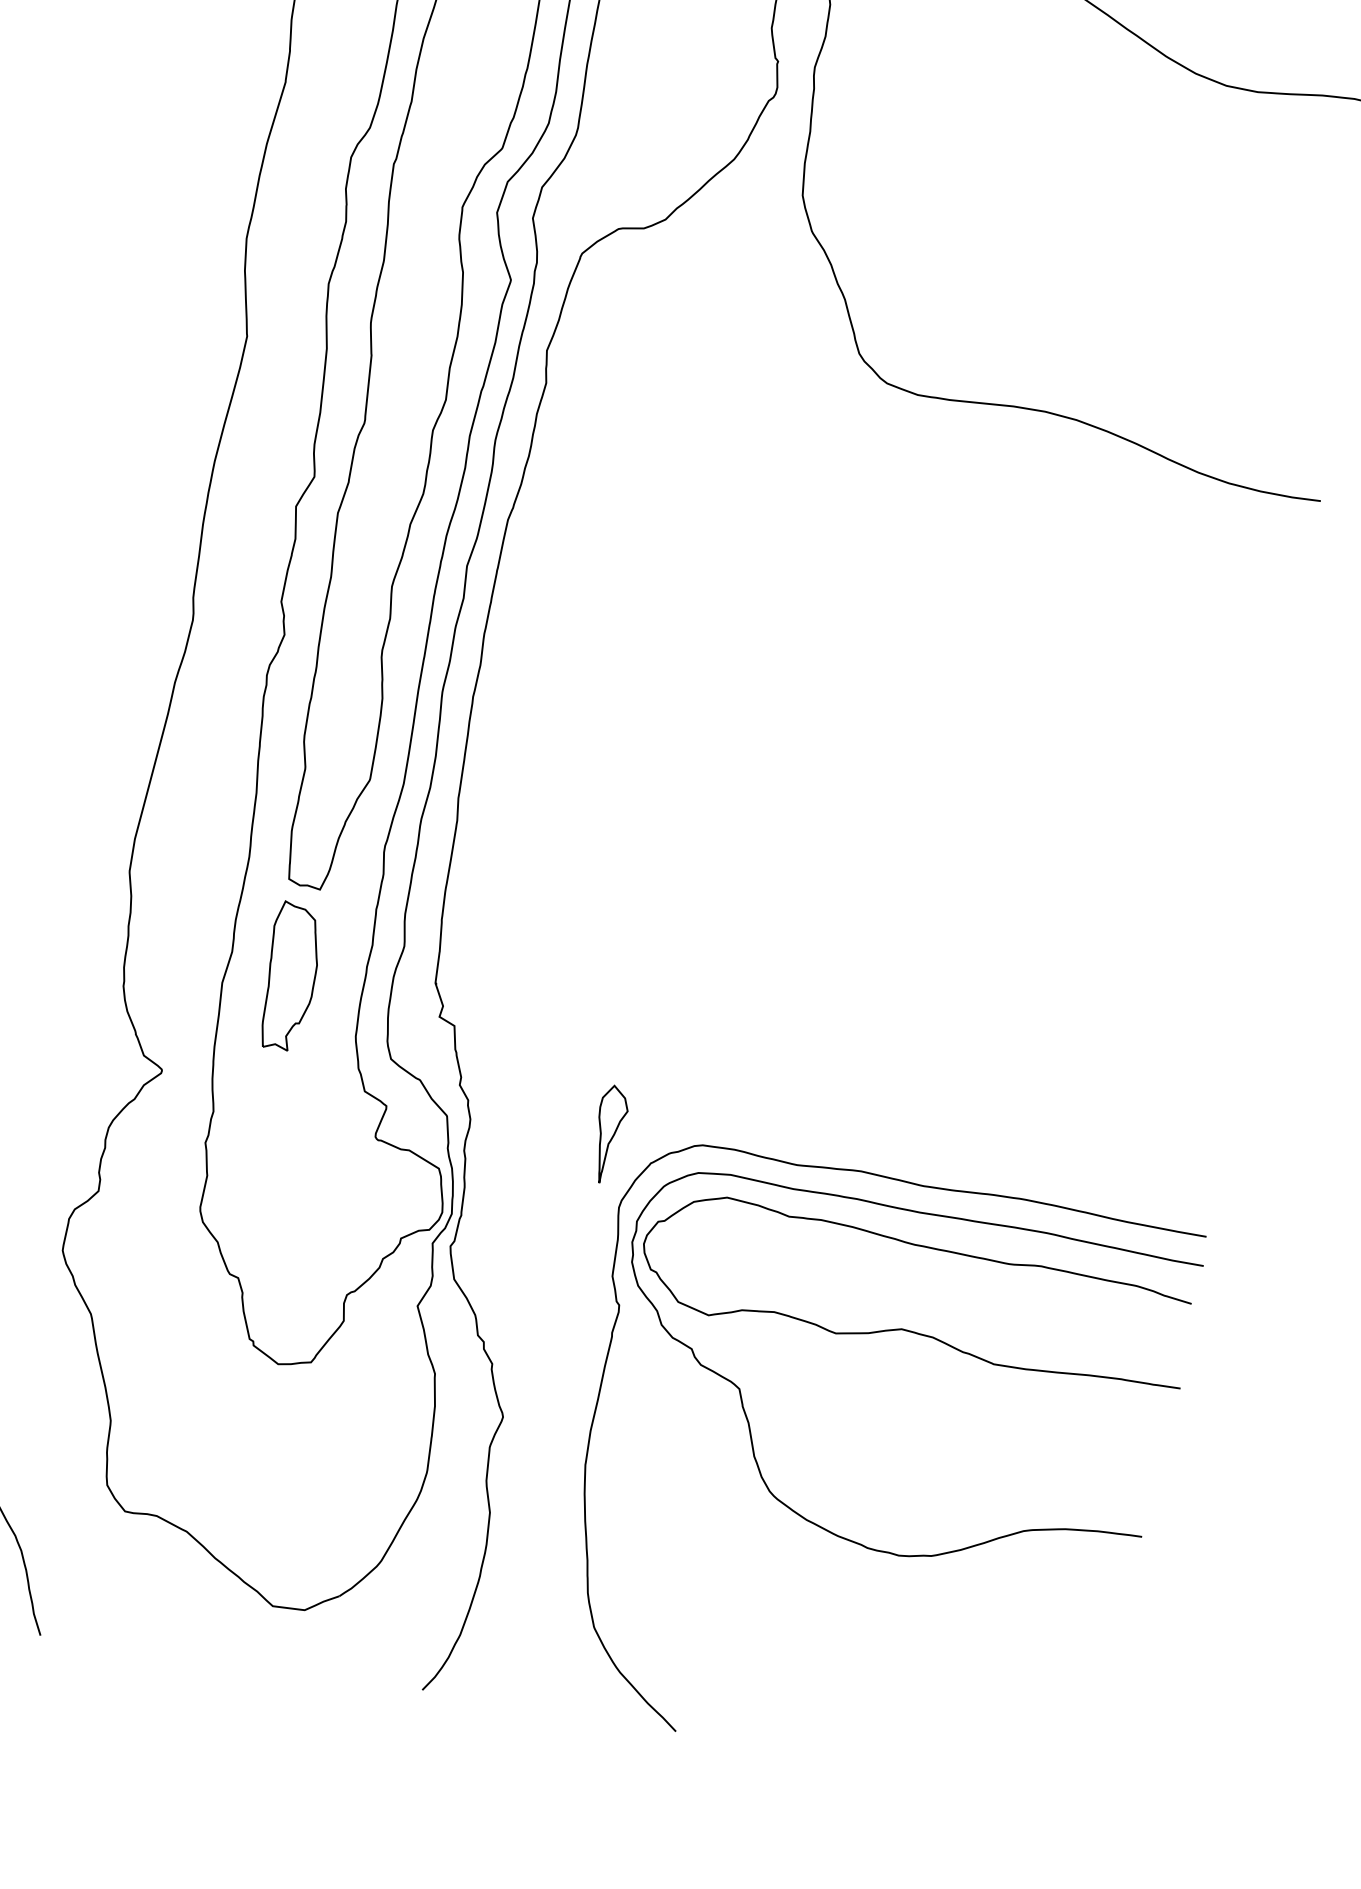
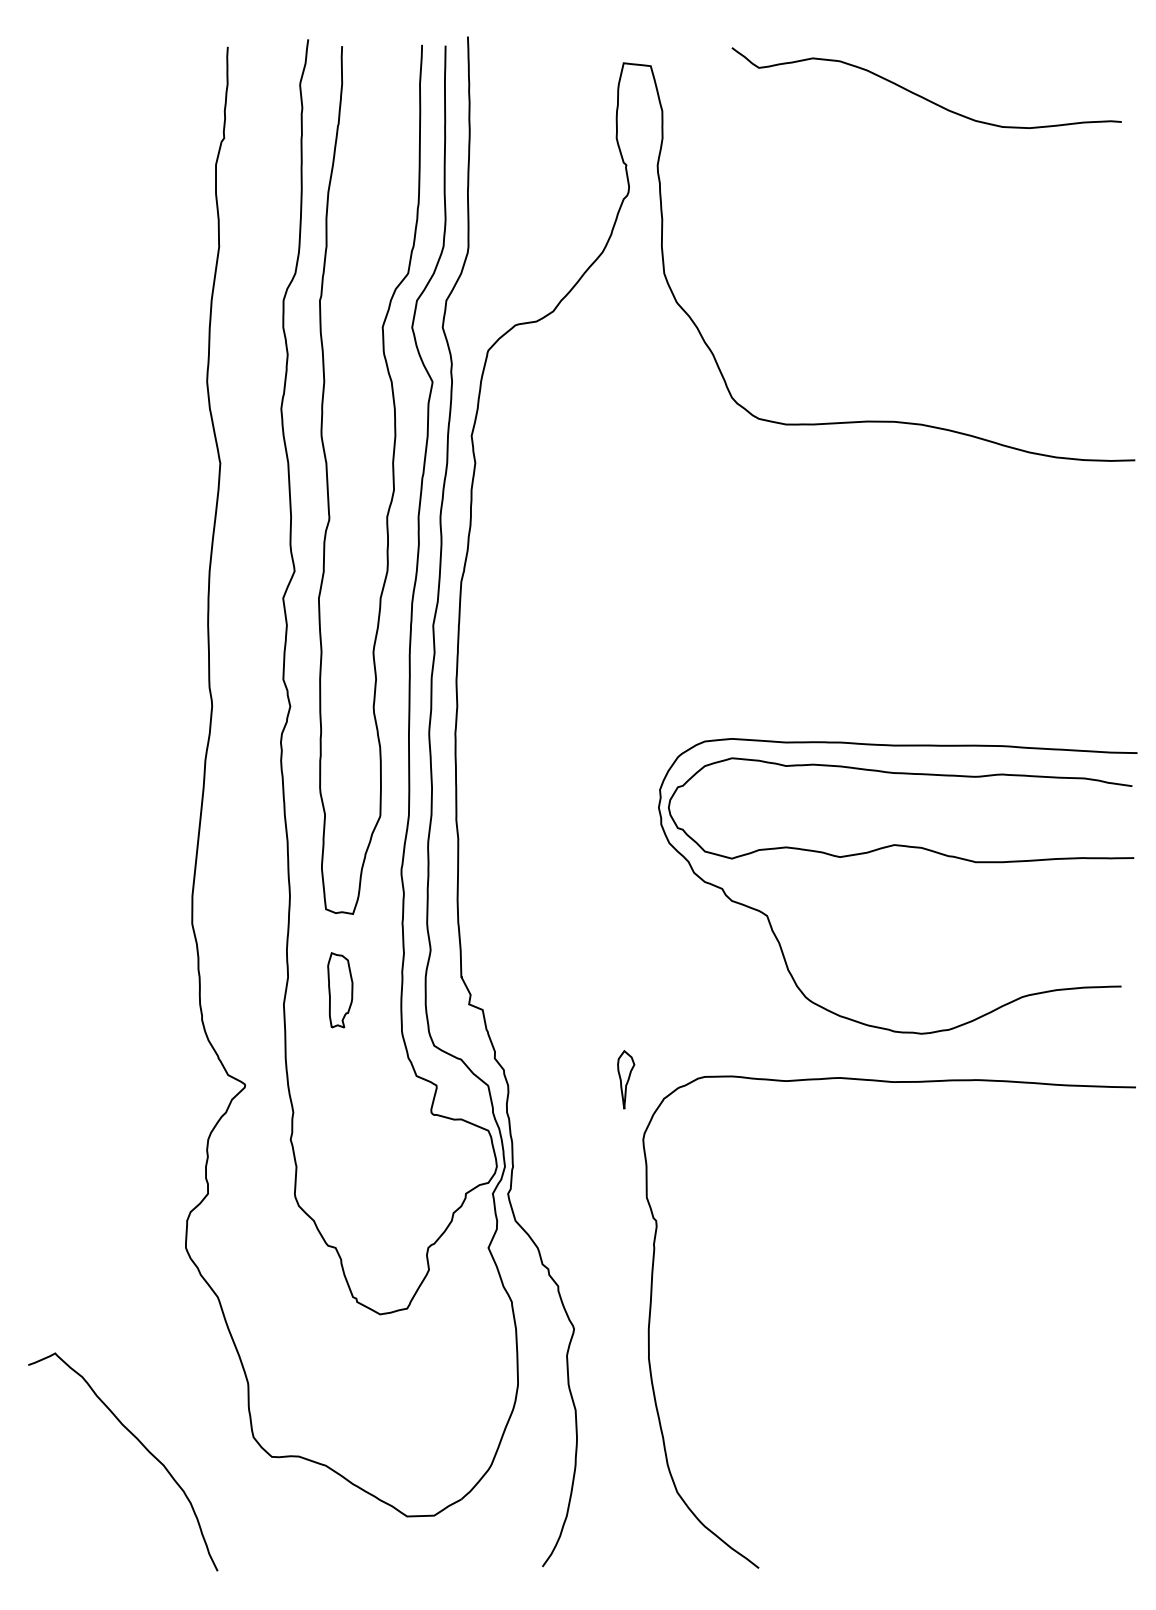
part: (291, 977) -> (340, 990), size x0.6
part: (609, 1133) -> (625, 1079), size x0.7
part: (895, 1331) -> (889, 847), moved

